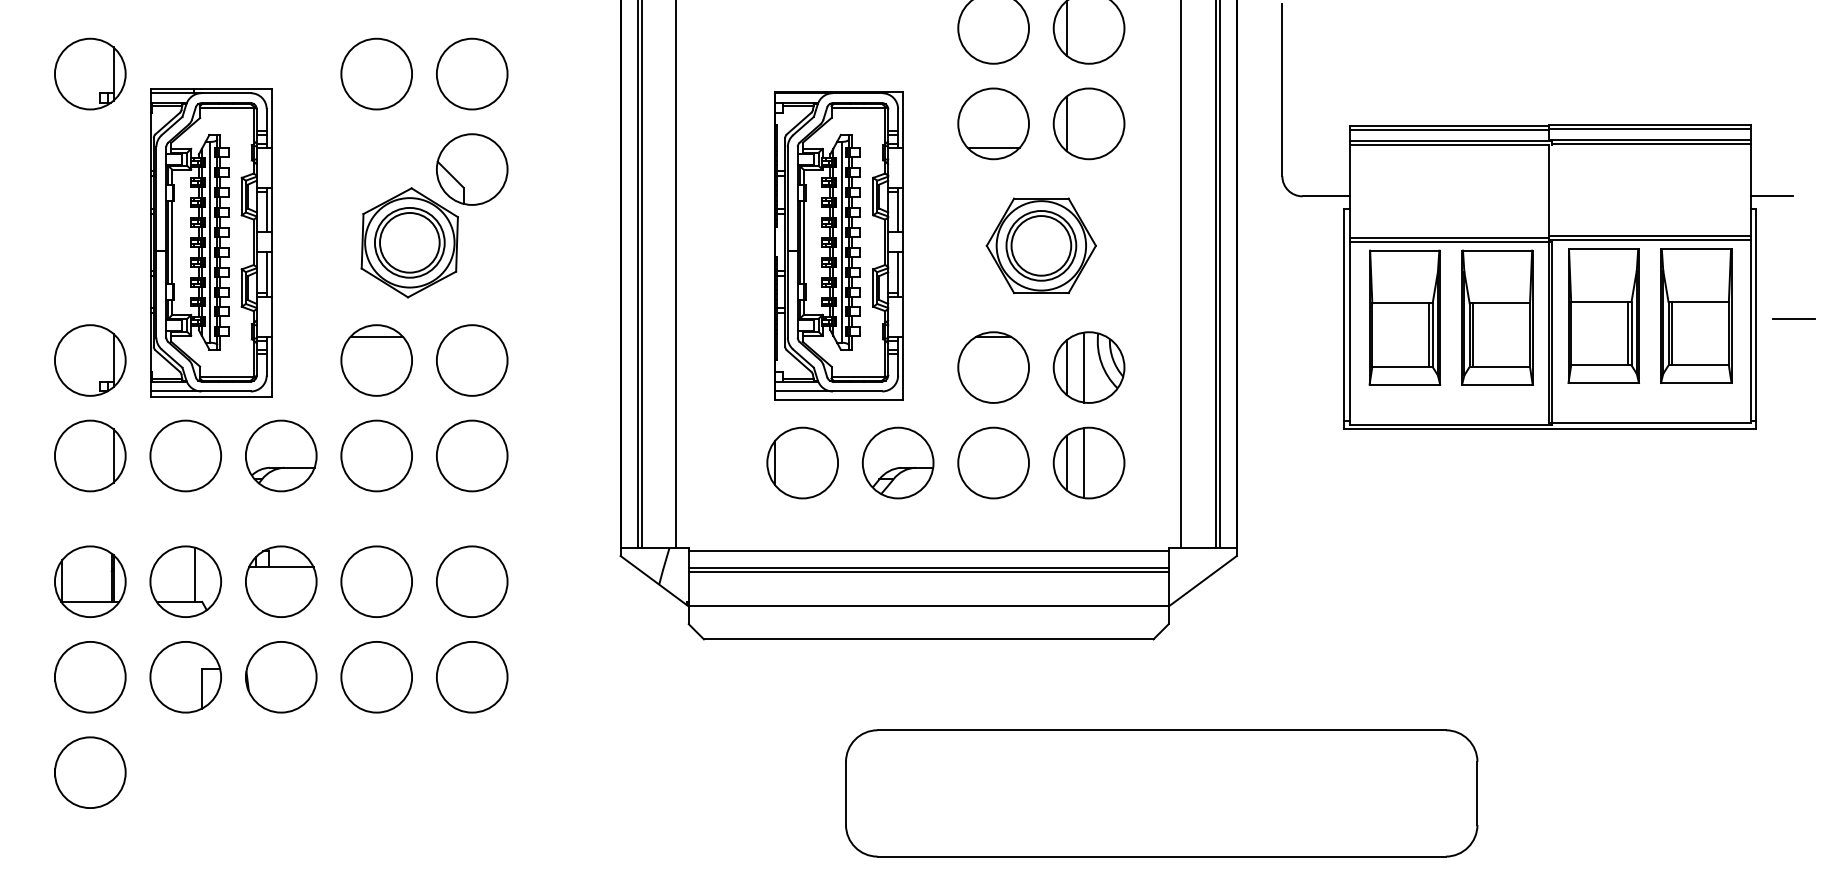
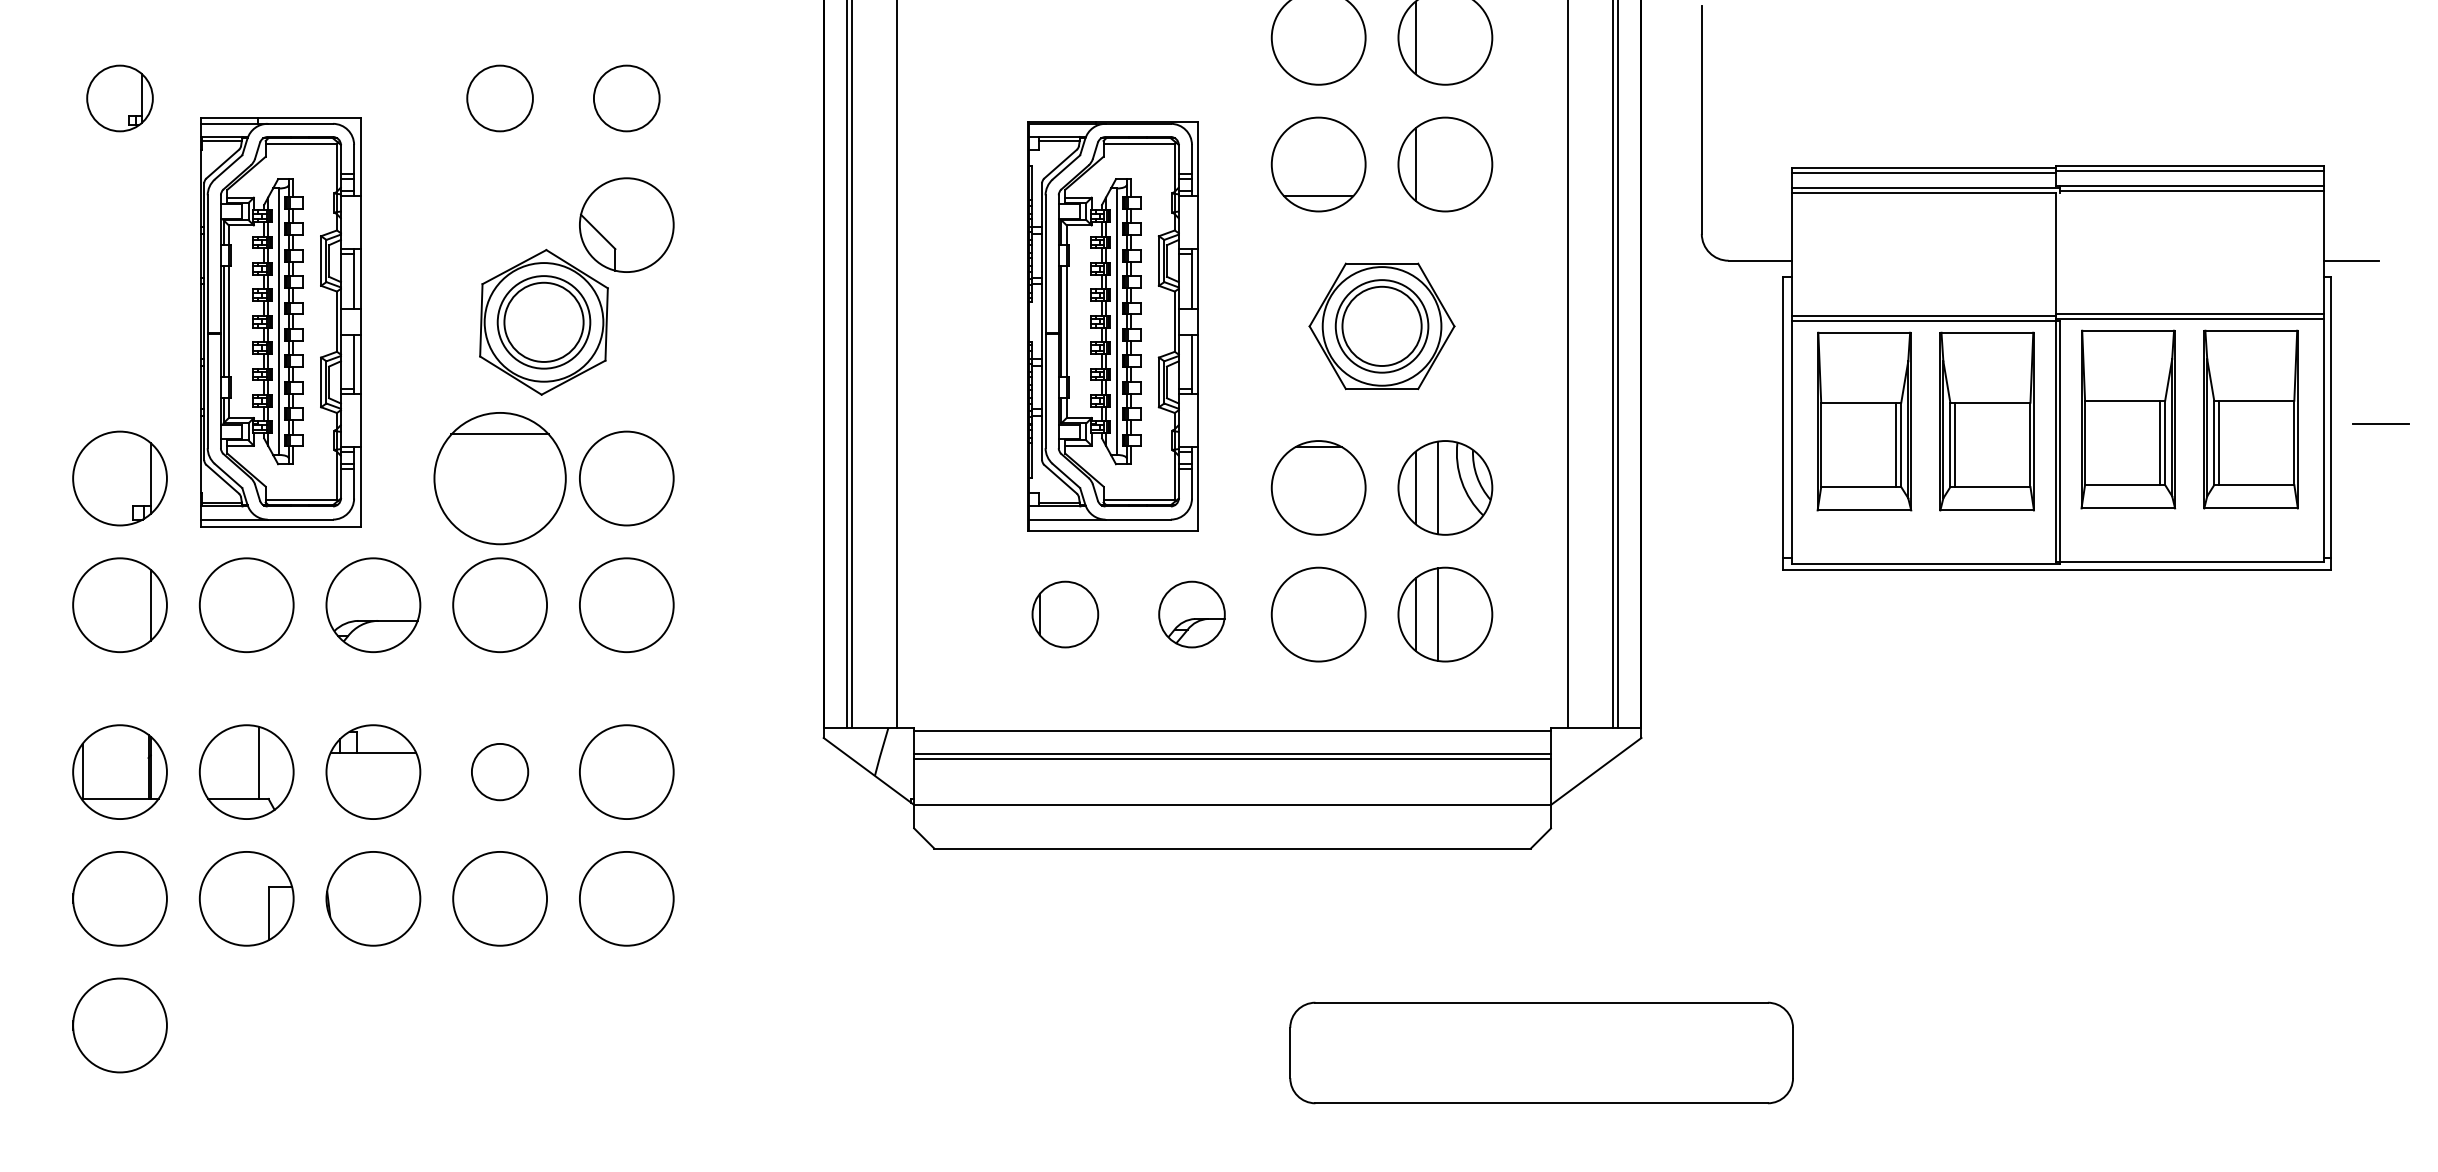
part: (89, 74) -> (119, 98), size x0.7
circle: (377, 74) -> (500, 98), size x0.7
circle: (471, 74) -> (626, 98), size x0.7
part: (376, 360) -> (499, 478), size x1.4
part: (802, 462) -> (1065, 614), size x0.7
part: (897, 462) -> (1191, 614), size x0.7
circle: (376, 581) -> (499, 771), size x0.6
part: (1161, 793) -> (1541, 1052), size x0.6

